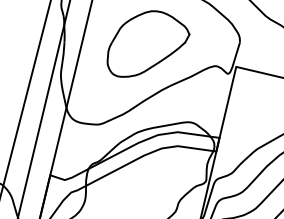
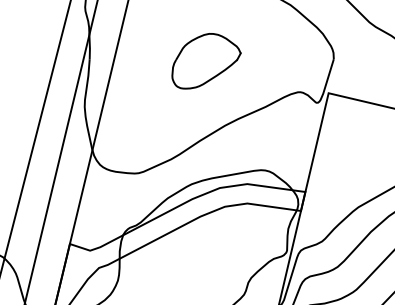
part: (148, 43) -> (206, 60), size x0.6

